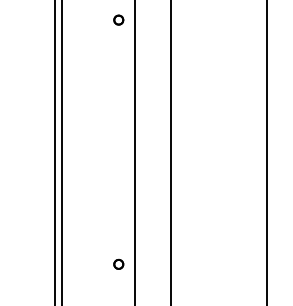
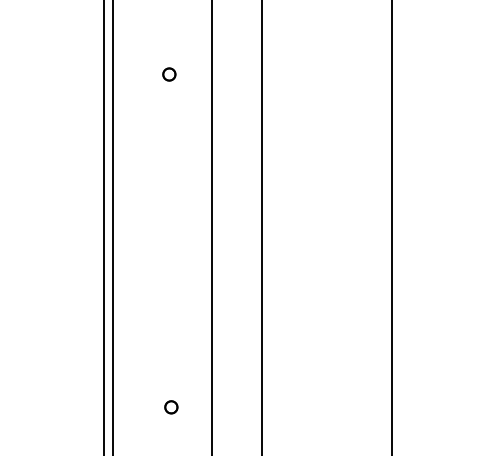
part: (118, 20) -> (169, 74), moved
part: (118, 264) -> (171, 407), moved

